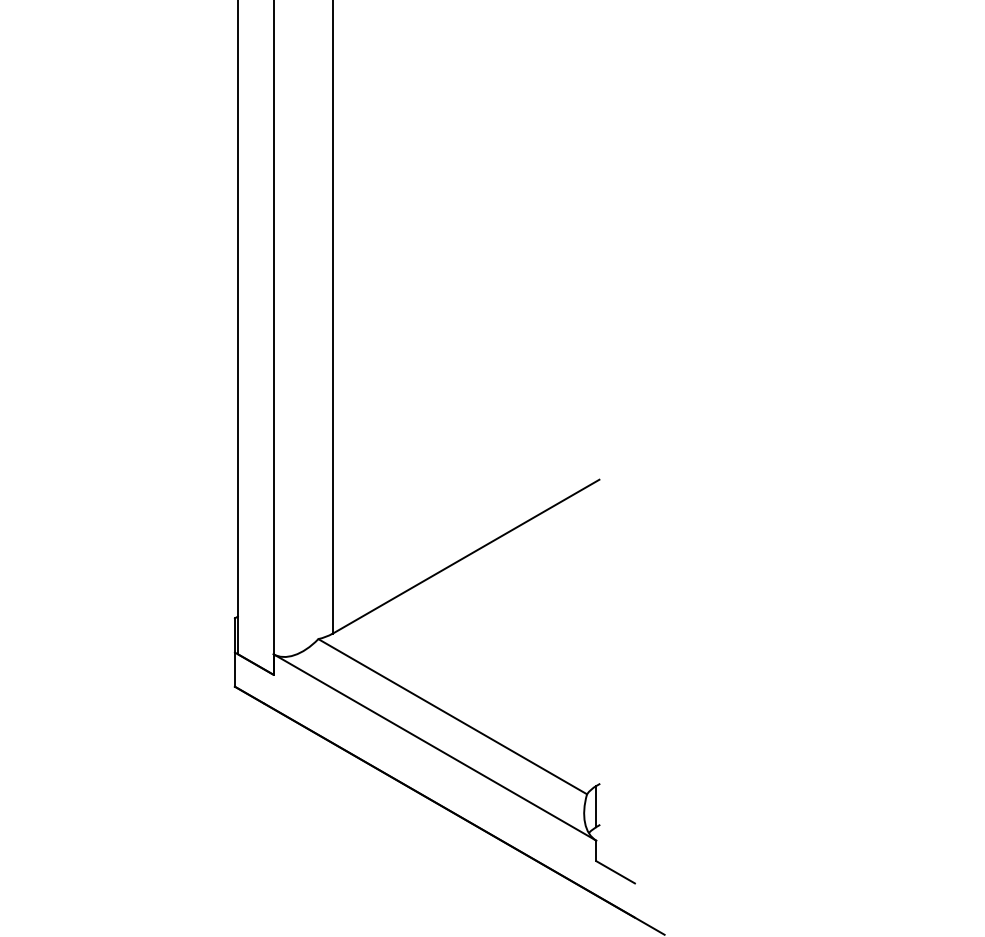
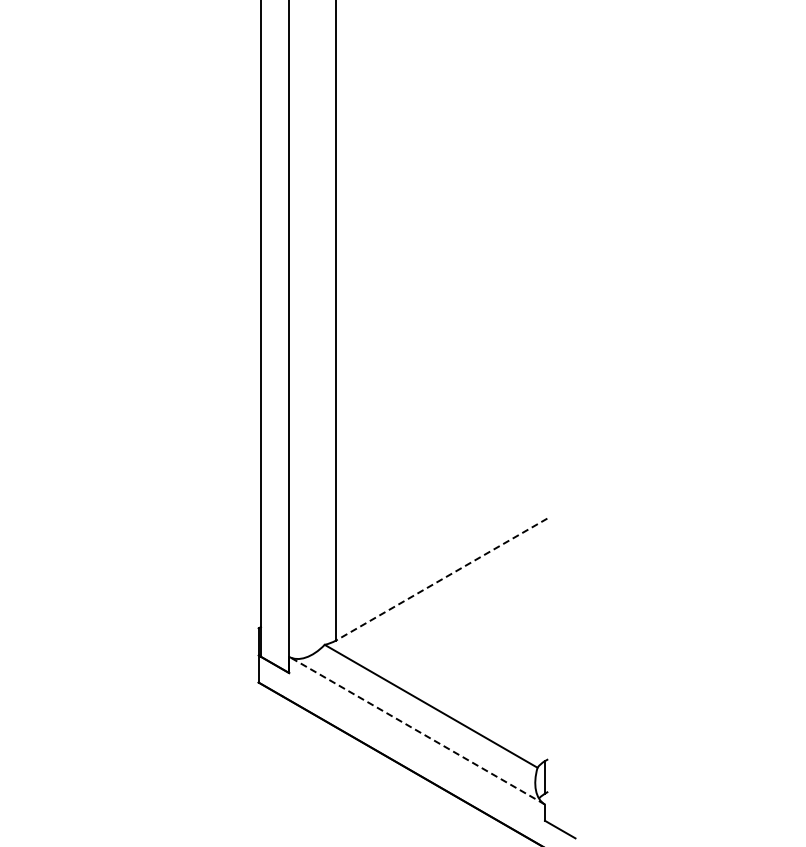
line: (465, 556) -> (441, 579), solid -> dashed
line: (435, 747) -> (417, 730), solid -> dashed

